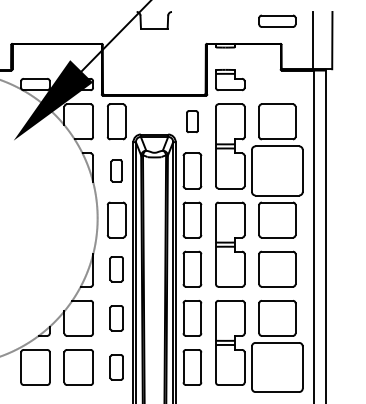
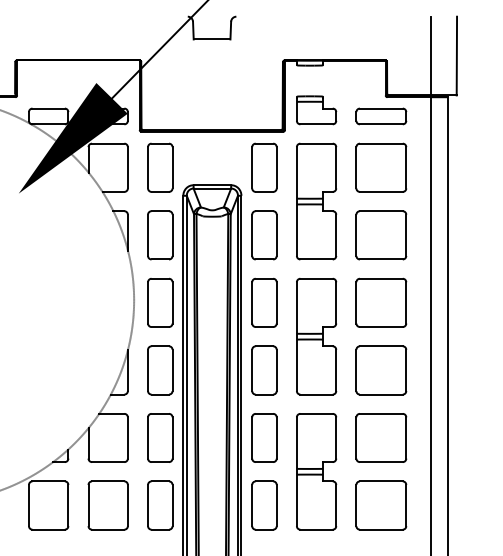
part: (277, 21) -> (381, 116), moved
part: (192, 121) -> (264, 167), size x1.67
part: (116, 171) -> (160, 235), size x1.67
part: (277, 171) -> (381, 235), size x0.71
part: (116, 269) -> (160, 370), size x1.43
part: (116, 317) -> (160, 437), size x1.43
part: (116, 367) -> (160, 505), size x1.43
part: (277, 367) -> (381, 505), size x0.71

